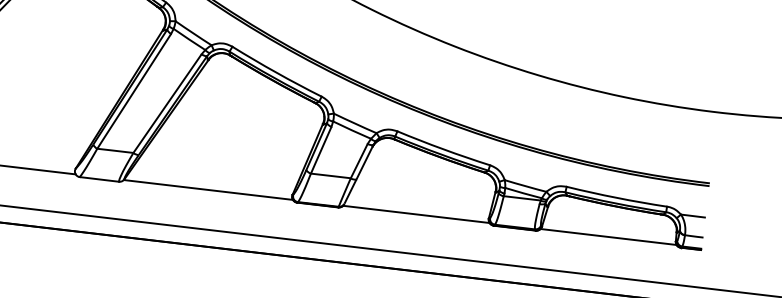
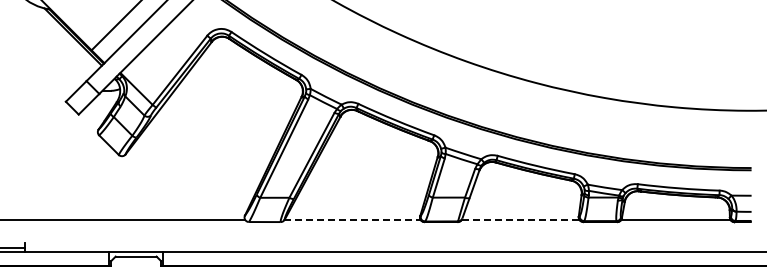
line: (209, 190) -> (353, 220), solid -> dashed
line: (417, 214) -> (521, 220), solid -> dashed

